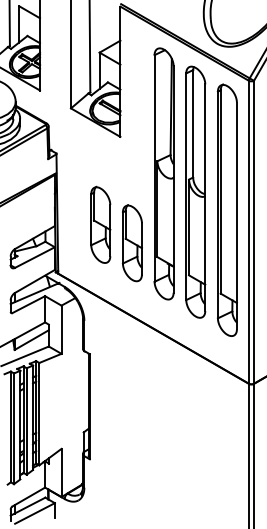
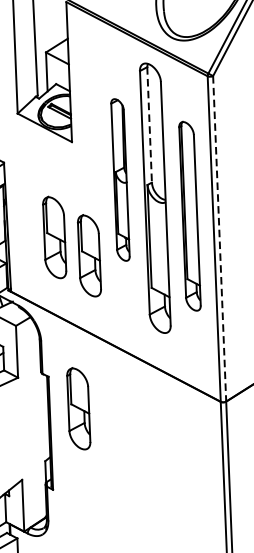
line: (193, 123) -> (149, 124), solid -> dashed
part: (163, 173) -> (119, 179), size x0.6
part: (226, 209) -> (189, 215), size x0.7
line: (254, 232) -> (220, 239), solid -> dashed
part: (116, 384) -> (78, 408), added

